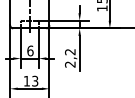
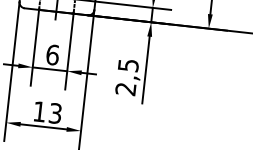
text: (70, 52) -> (128, 66), 2,2 -> 2,5

